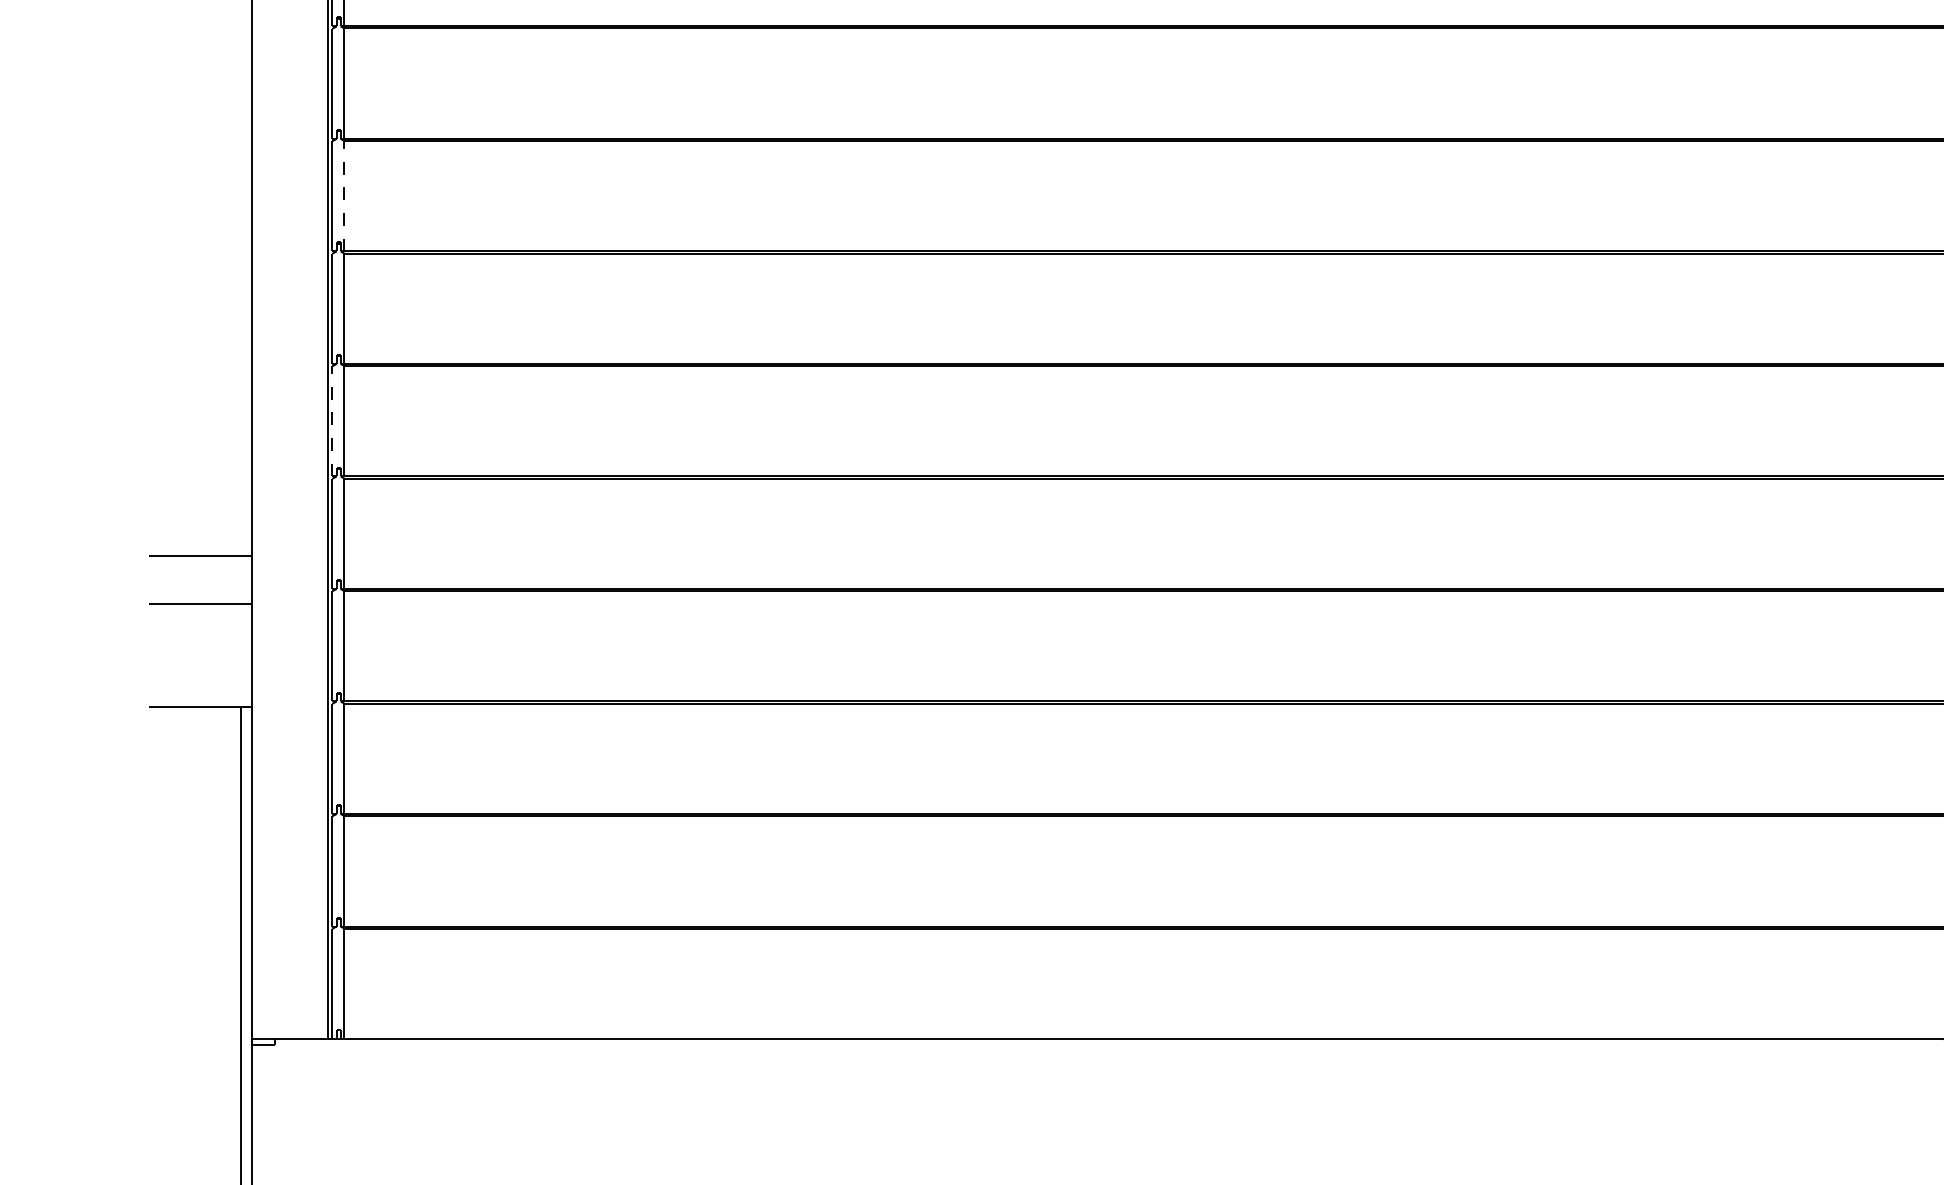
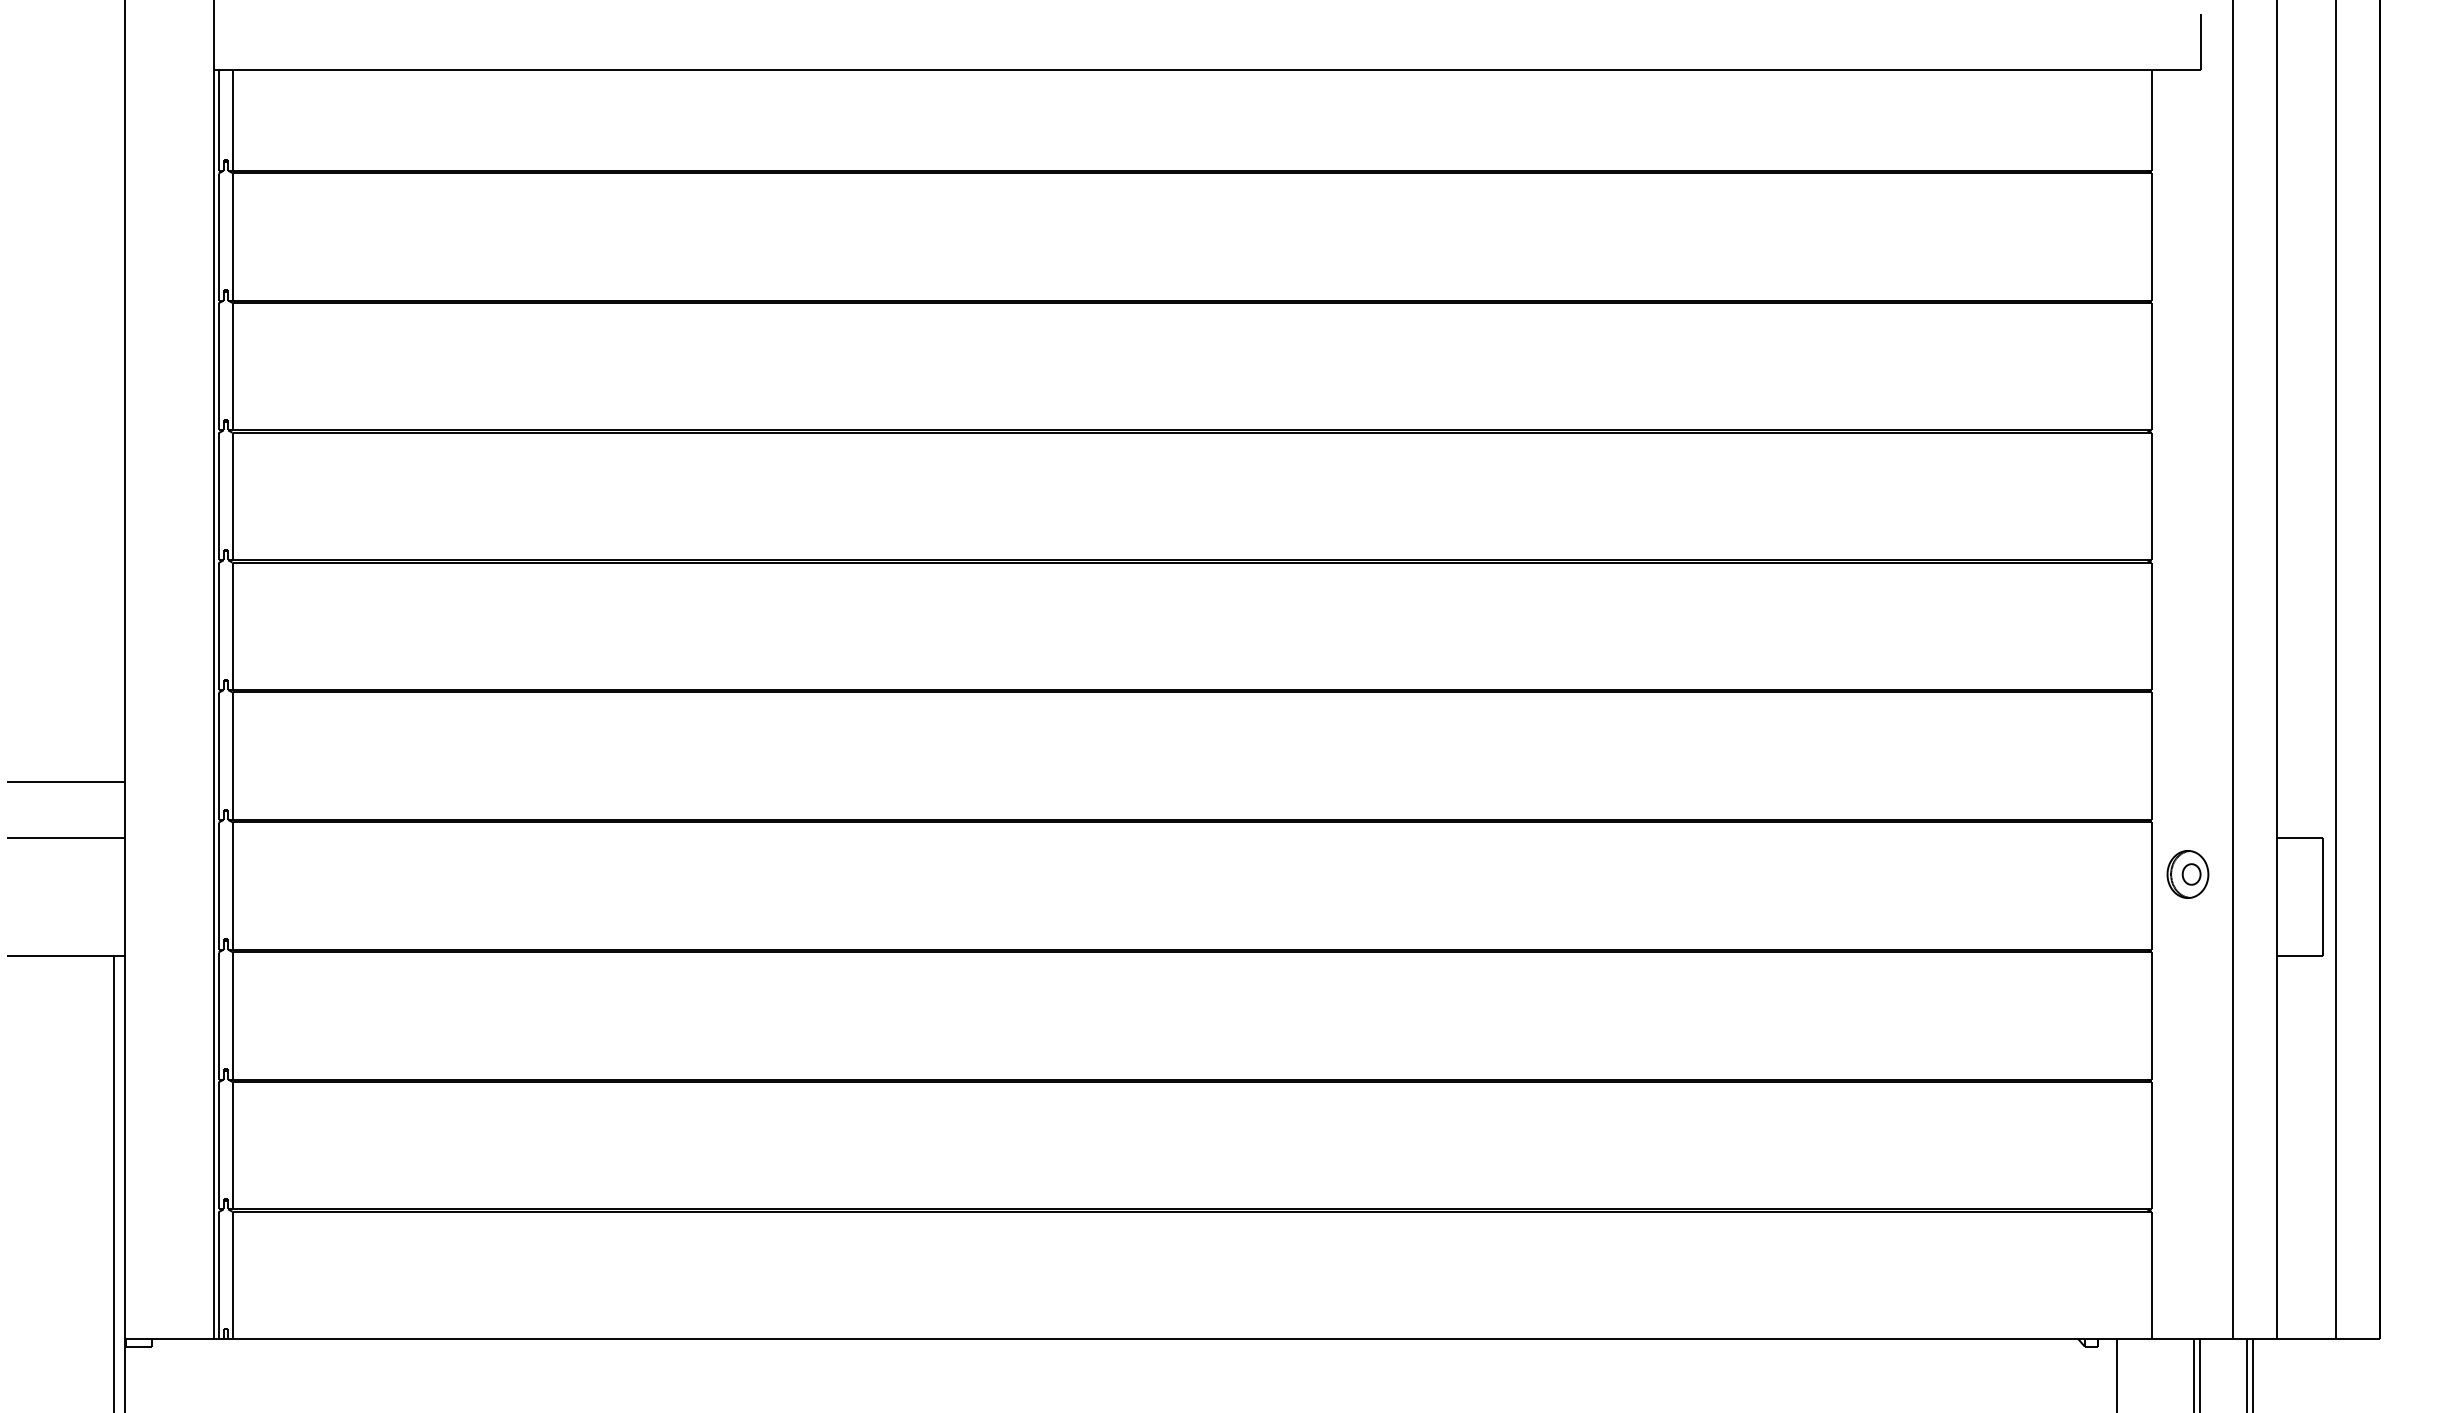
line: (344, 196) -> (232, 366), dashed -> solid
line: (332, 421) -> (218, 626), dashed -> solid

